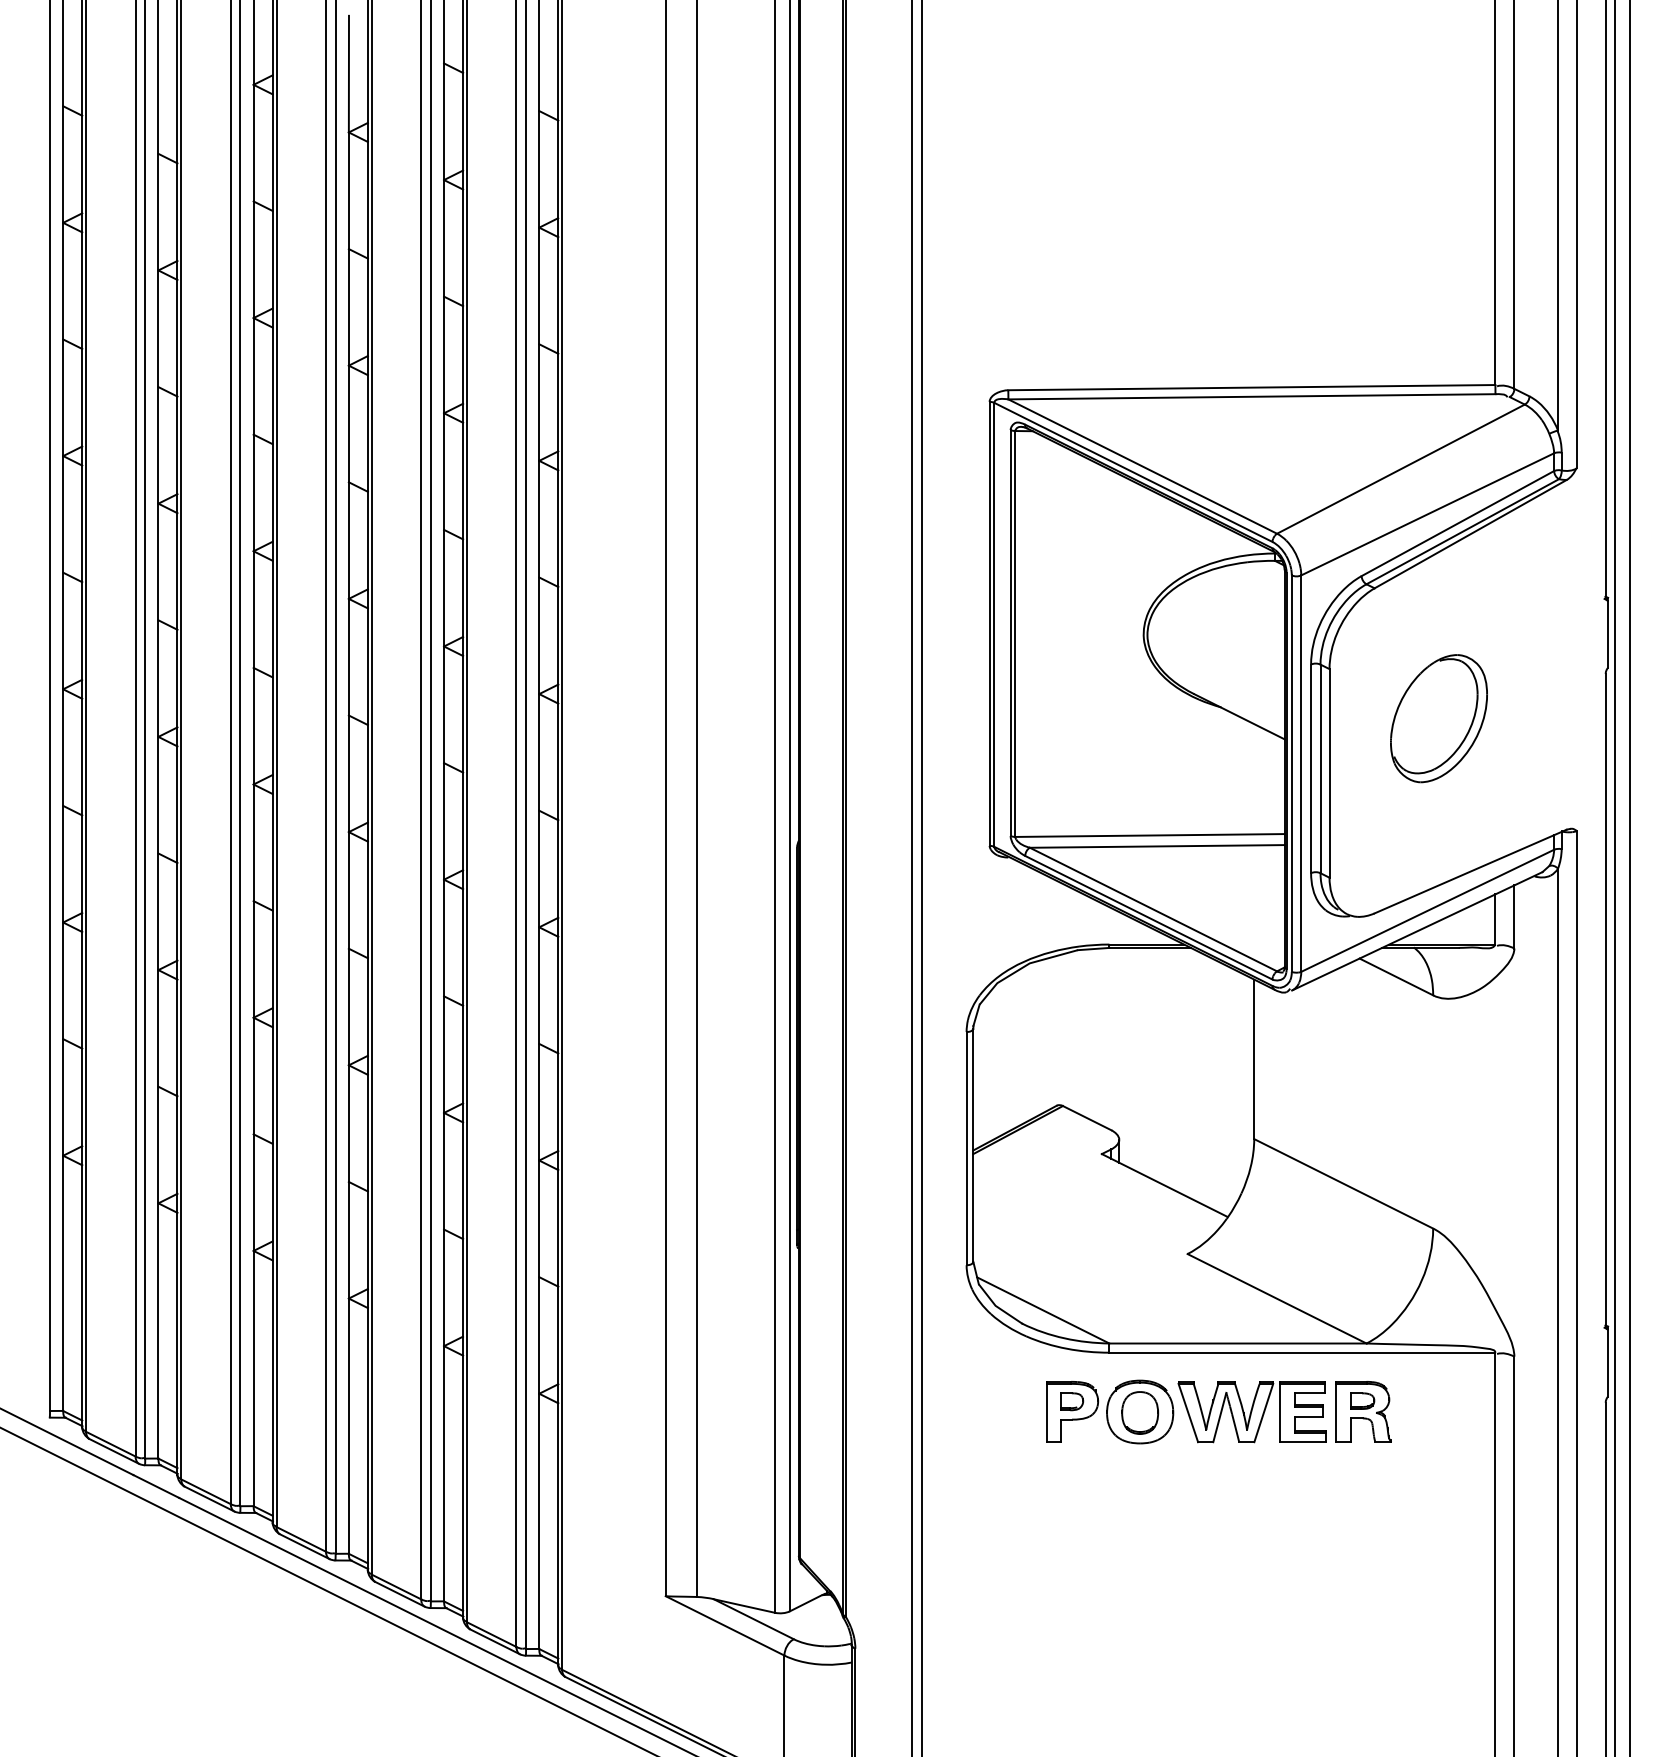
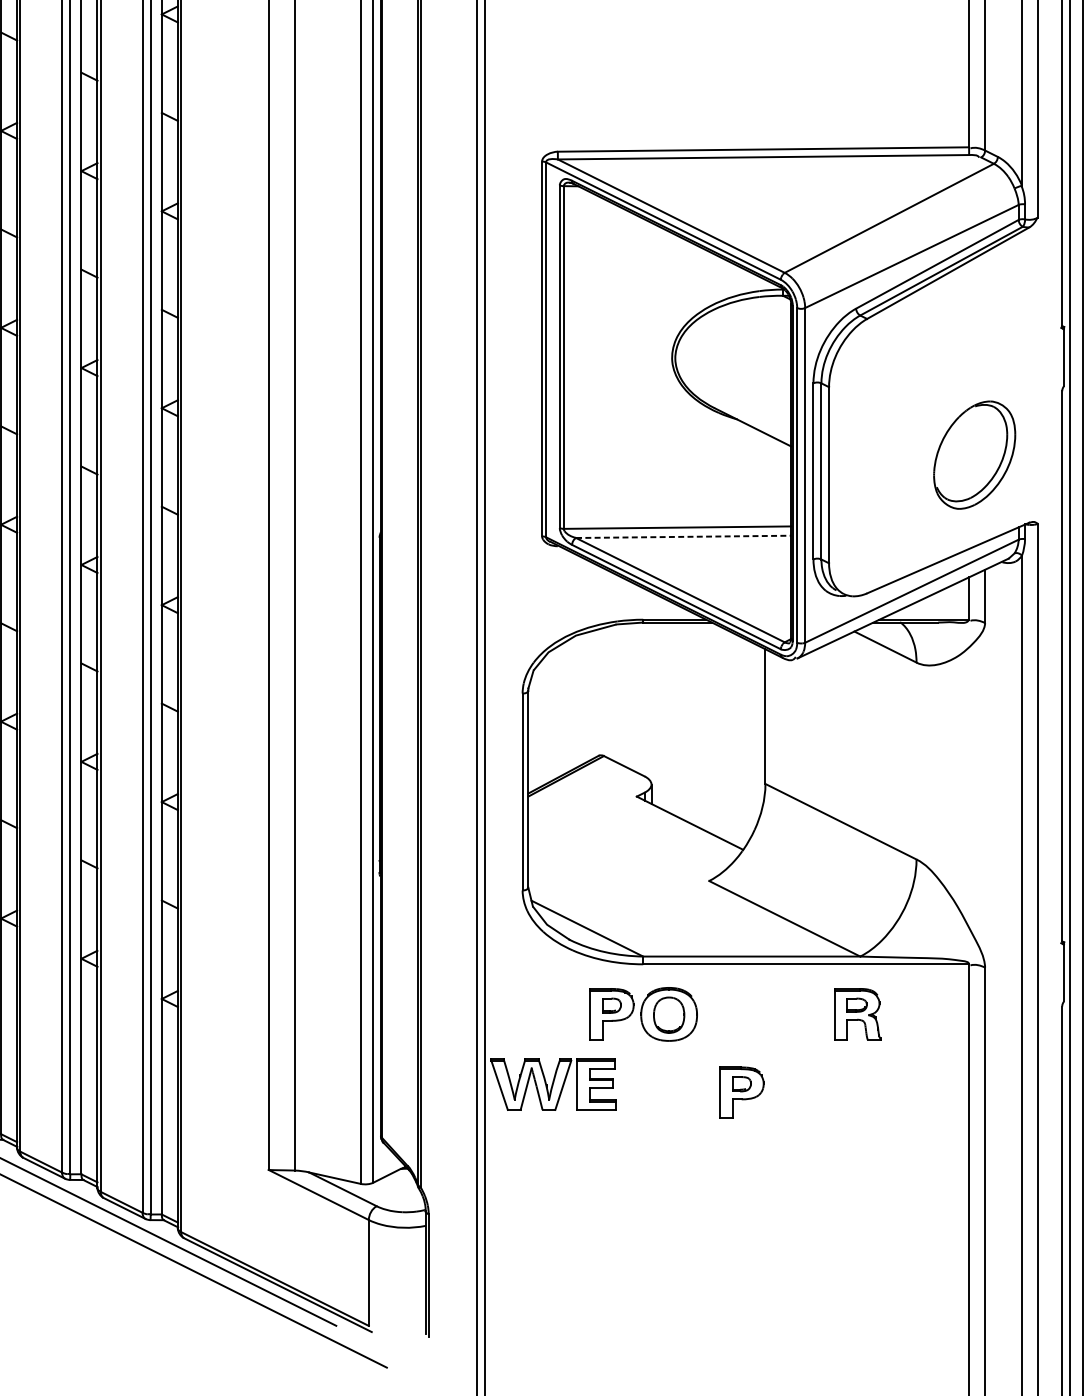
part: (1438, 718) -> (974, 455), moved
line: (1157, 846) -> (683, 536), solid -> dashed
part: (1251, 1412) -> (552, 1084), moved
part: (1226, 1504) -> (742, 1092), added

